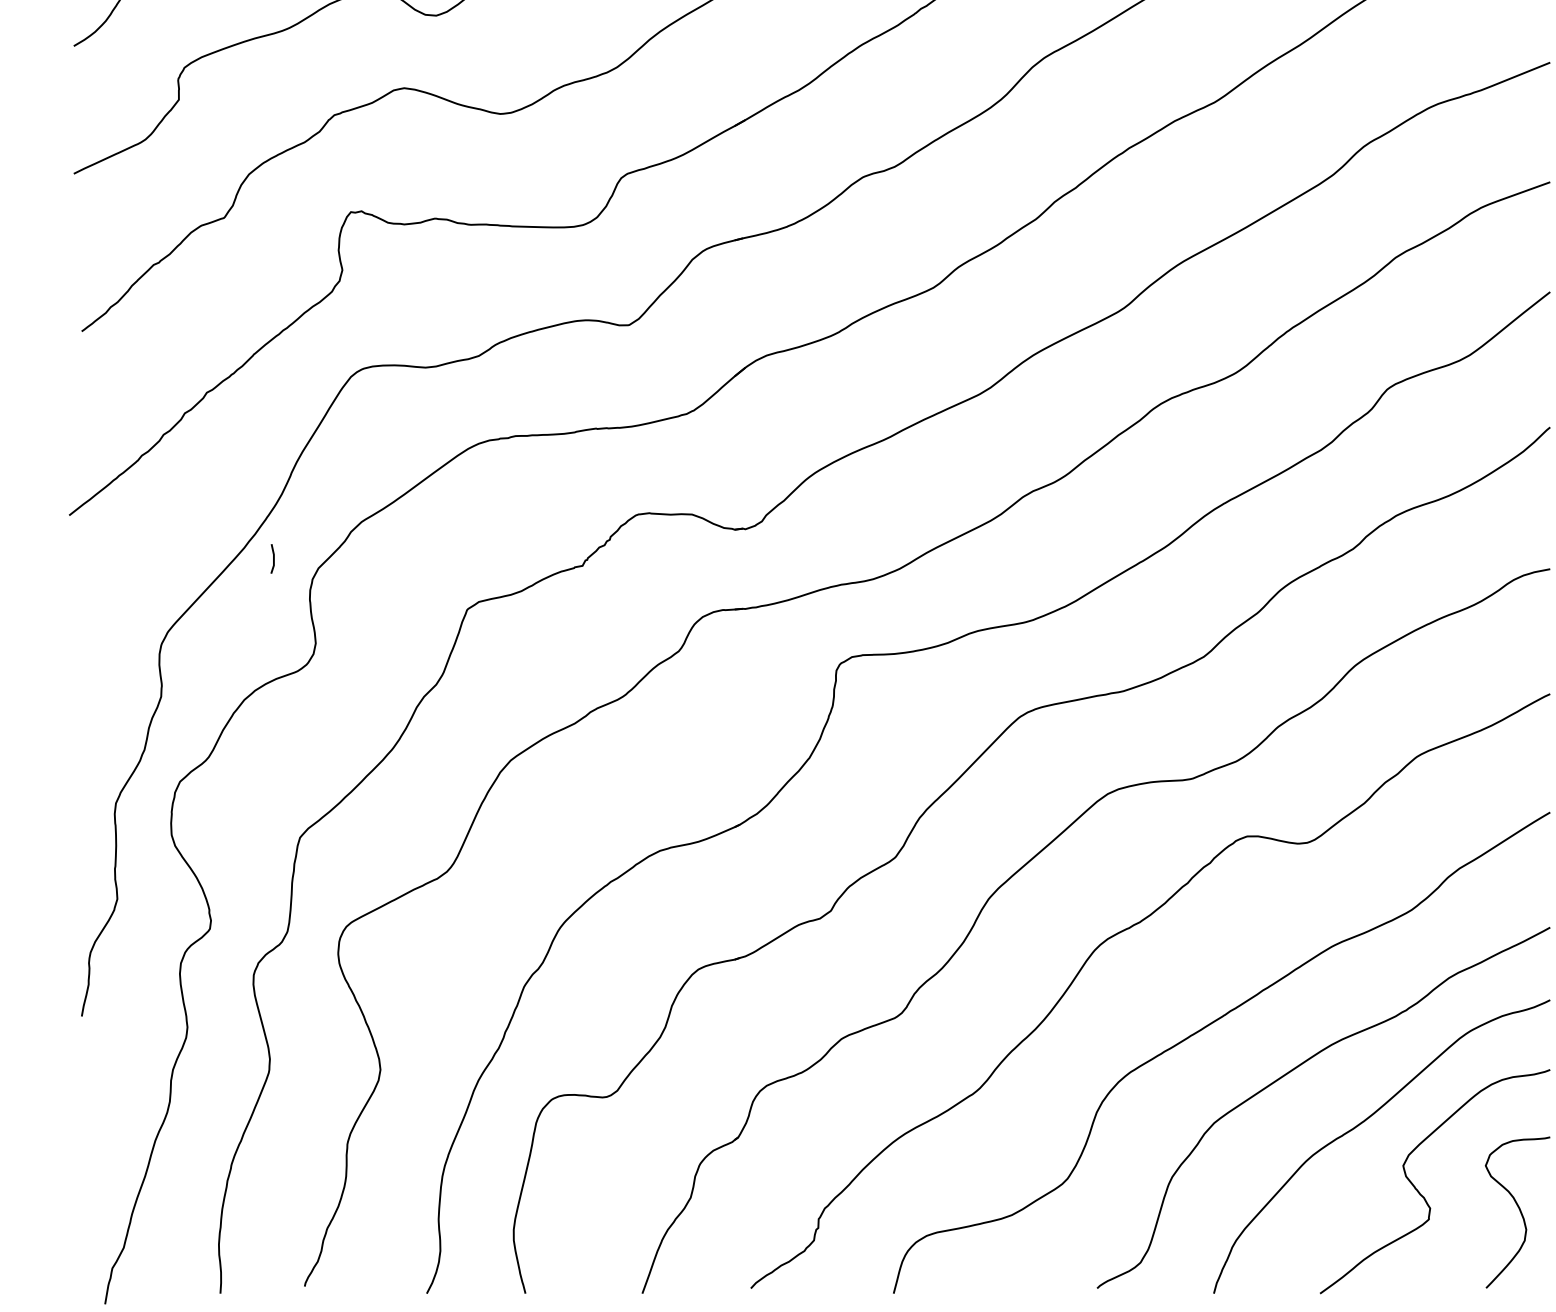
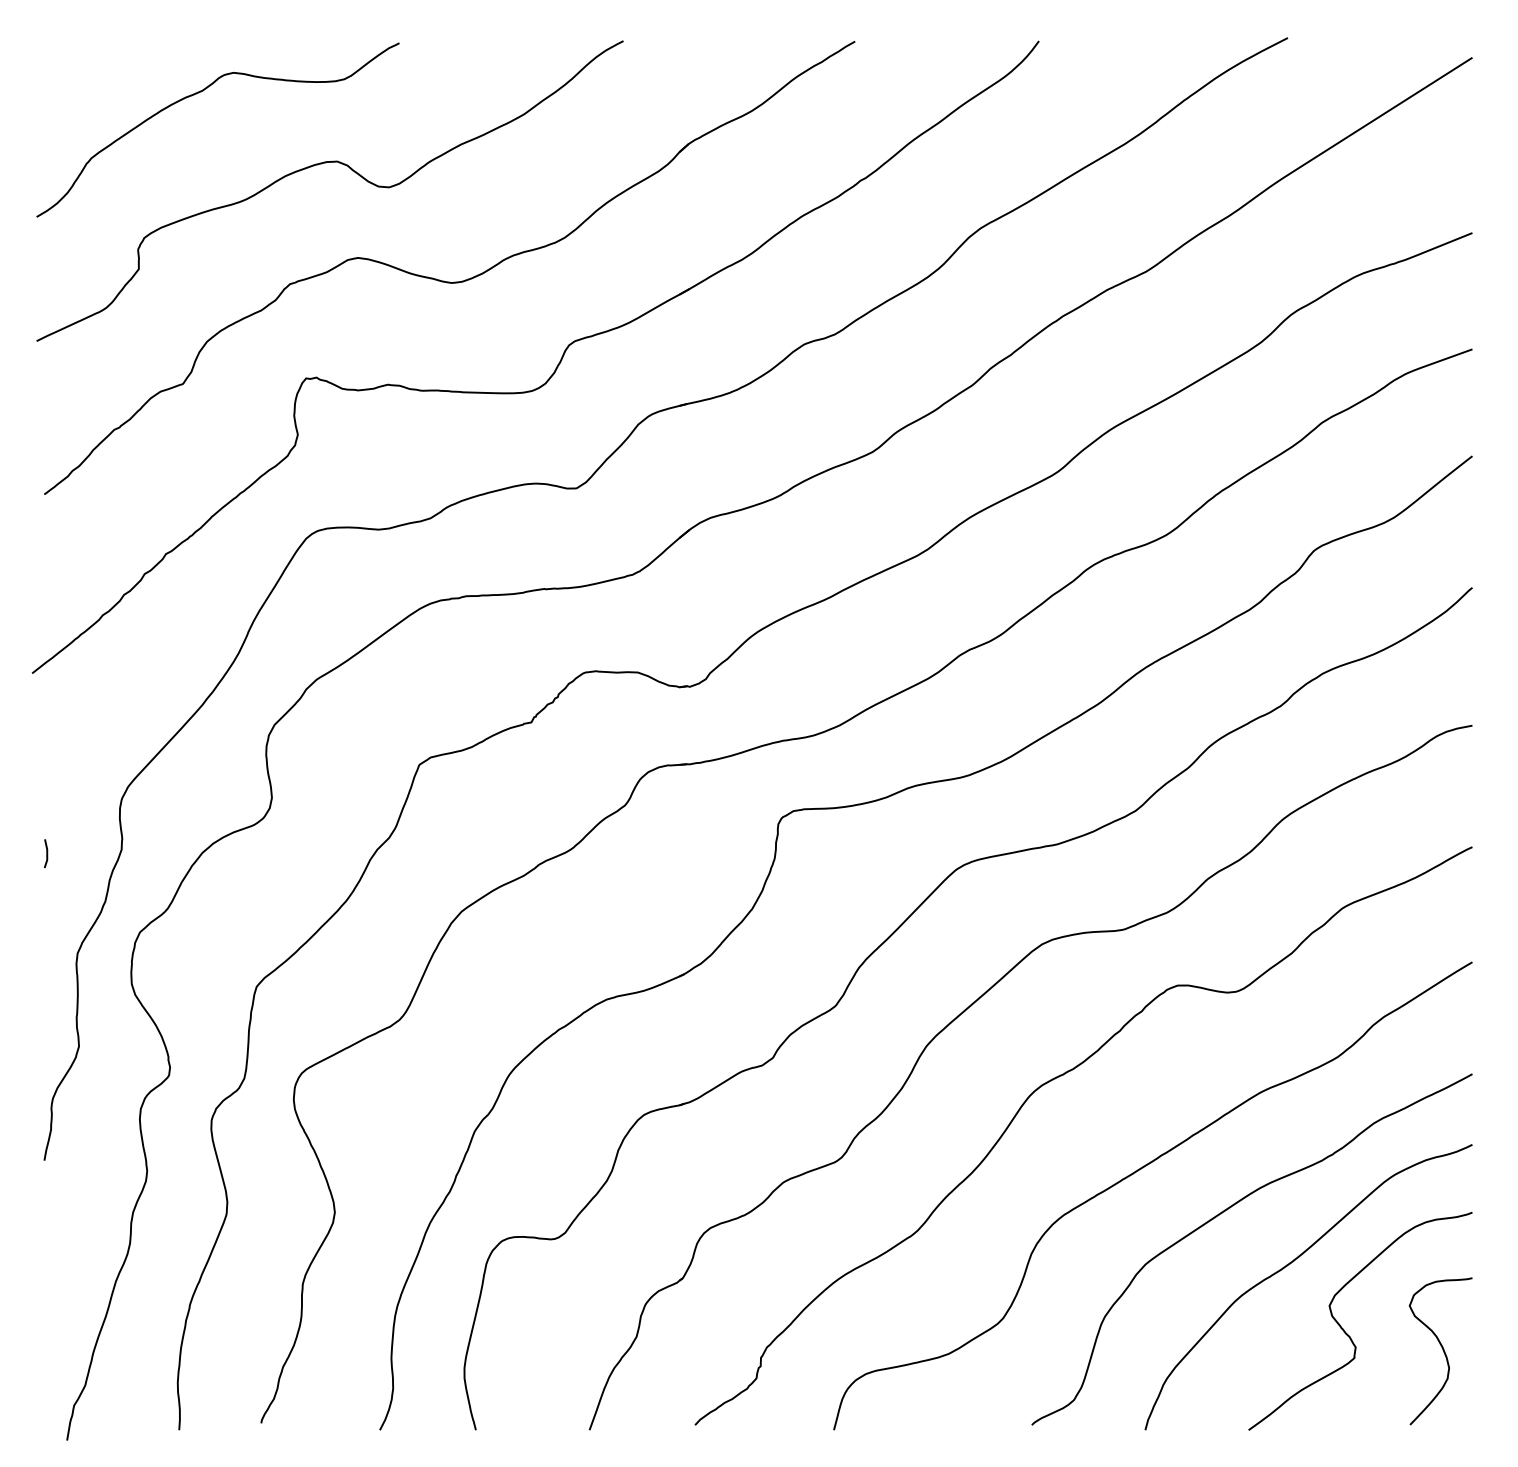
line: (273, 558) -> (46, 853), moved

